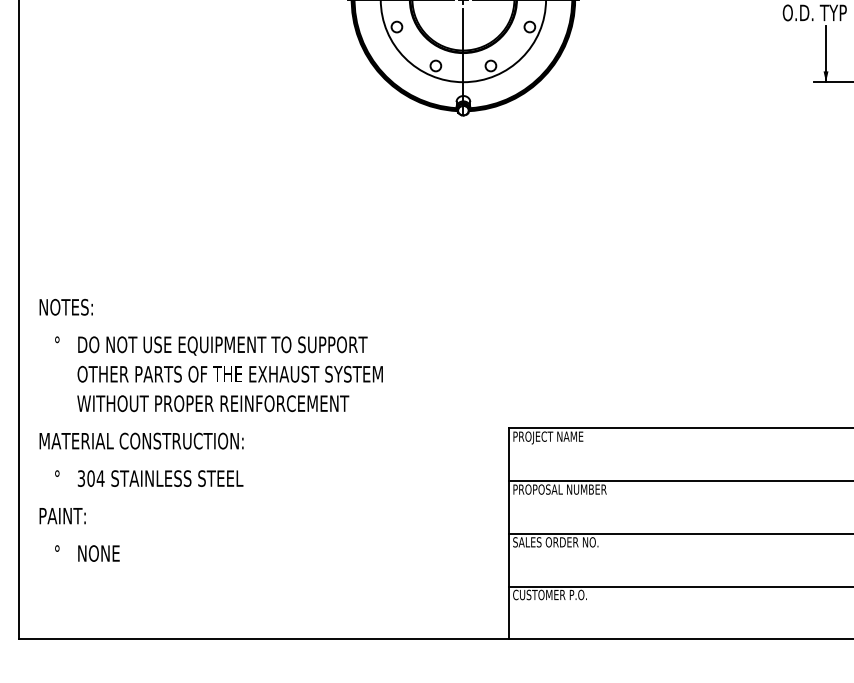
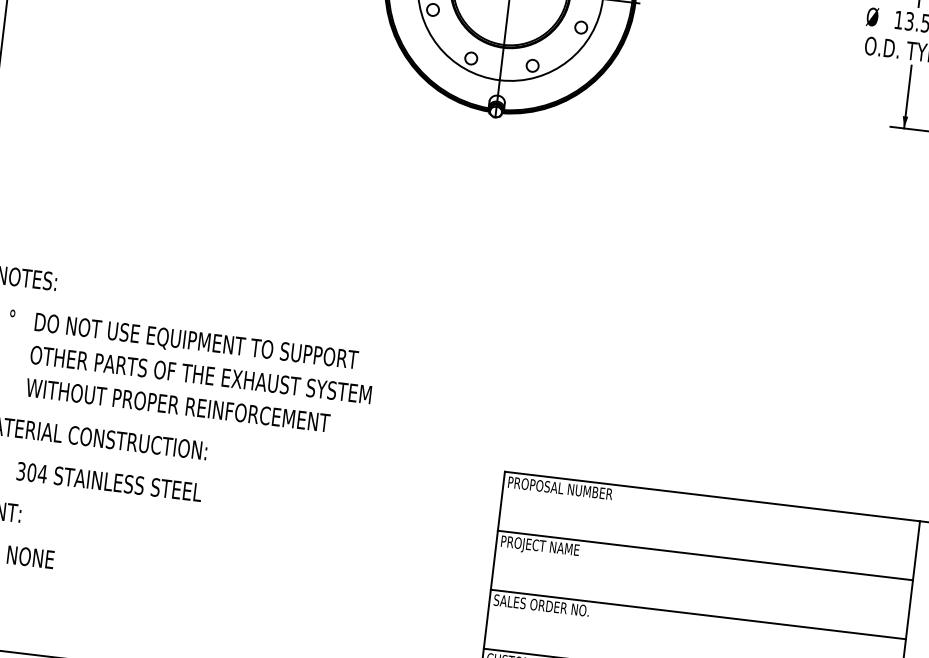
text: (568, 437) -> (569, 490), PROJECT NAME -> PROPOSAL NUMBER
text: (568, 490) -> (562, 549), PROPOSAL NUMBER -> PROJECT NAME

